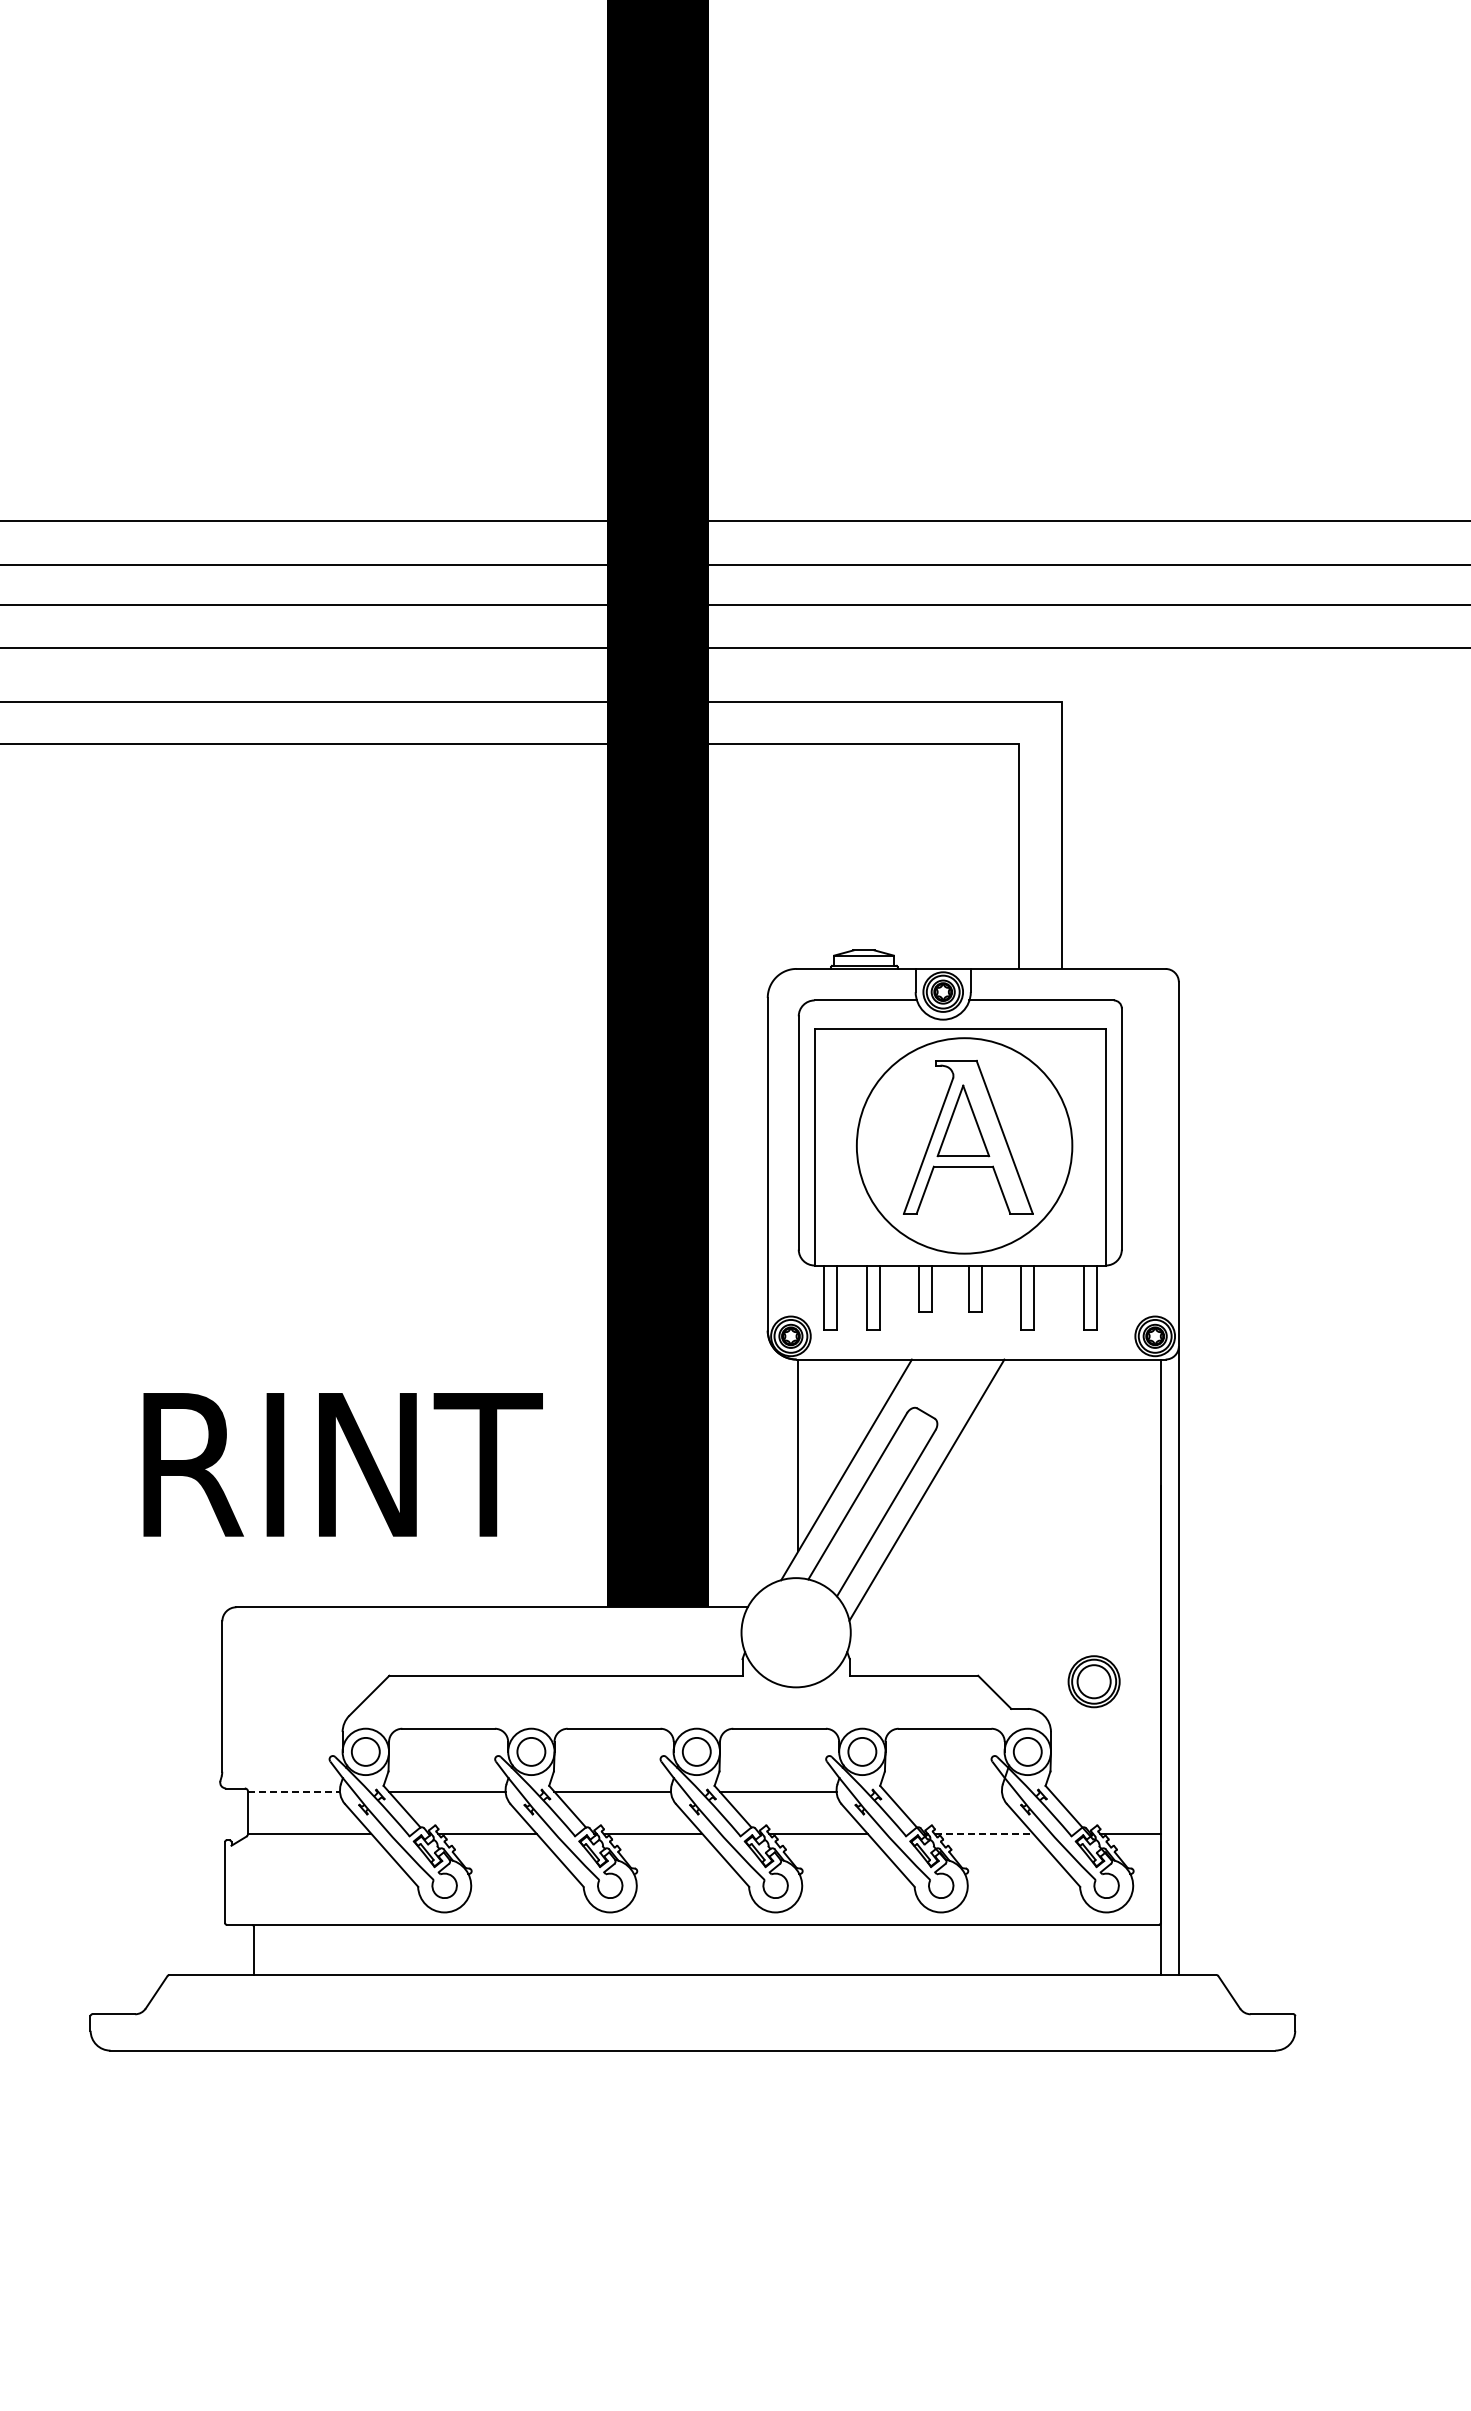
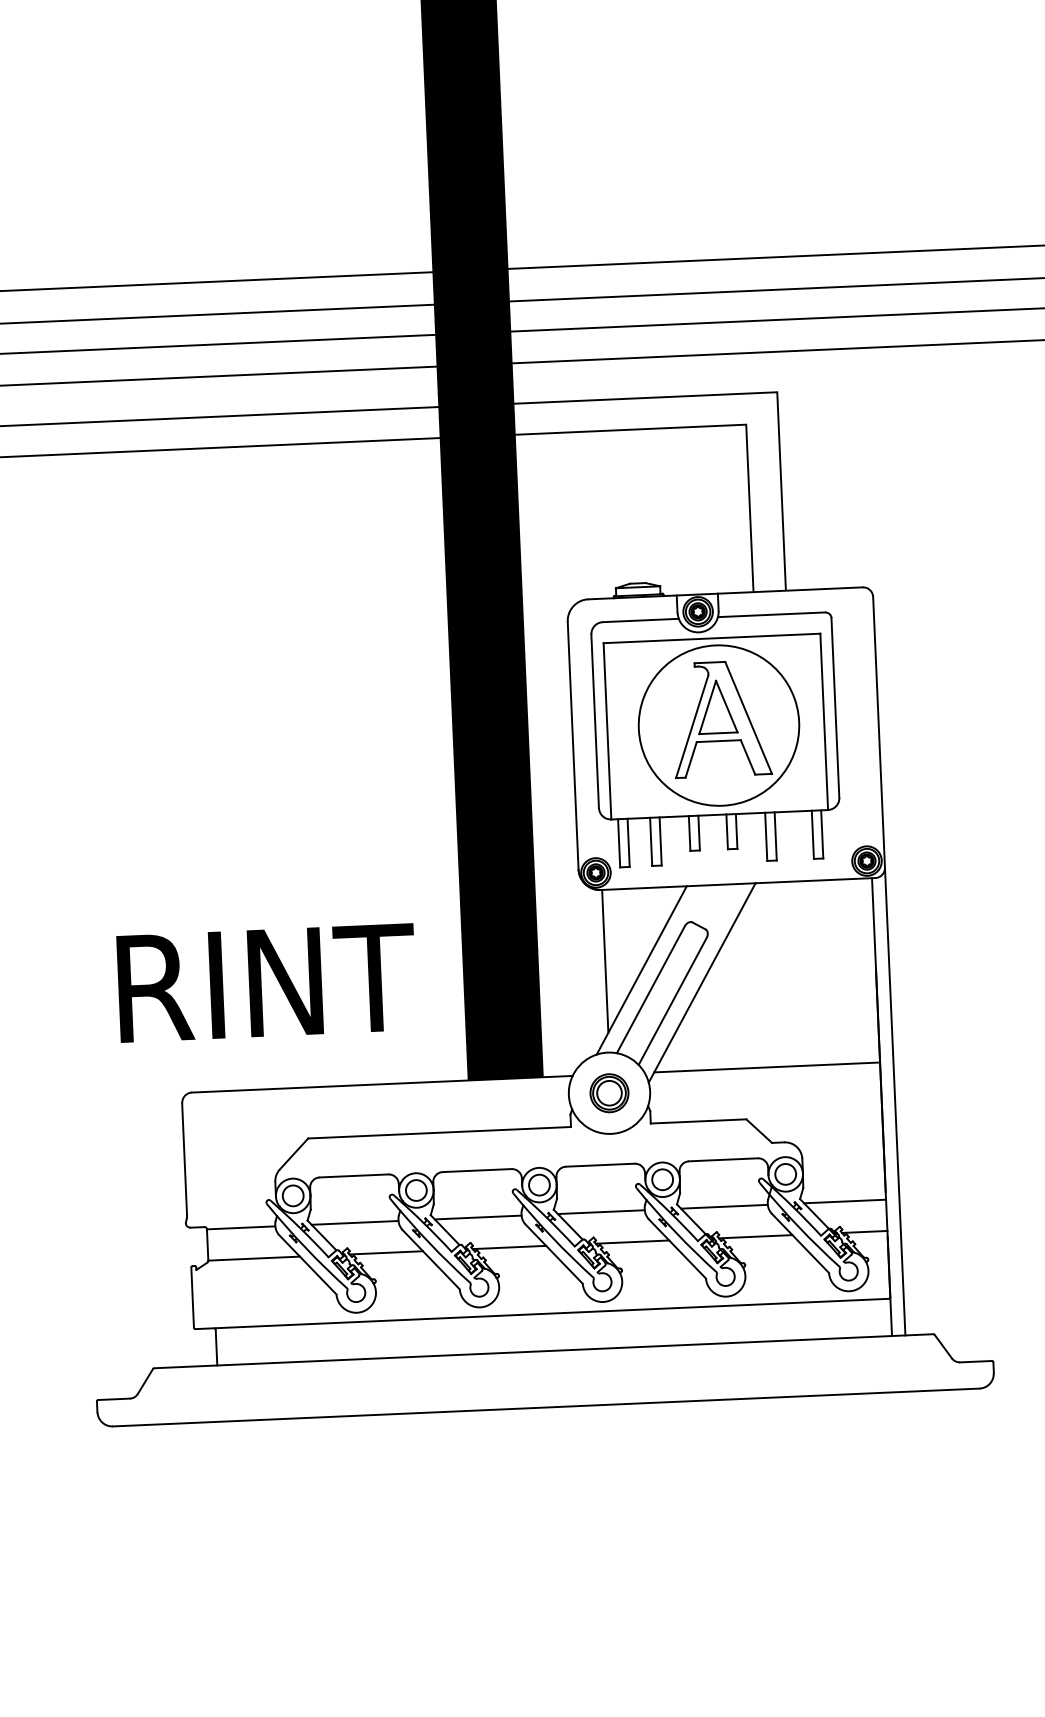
line: (1008, 1607) -> (766, 1067), added
part: (1093, 1681) -> (609, 1093), moved
line: (294, 1791) -> (241, 1227), dashed -> solid
line: (943, 1791) -> (724, 1206), added
line: (1105, 1791) -> (844, 1201), added
line: (984, 1833) -> (756, 1236), dashed -> solid

